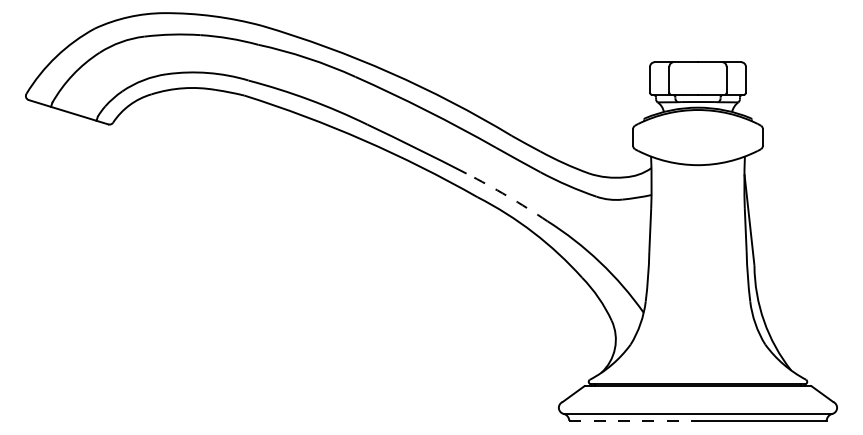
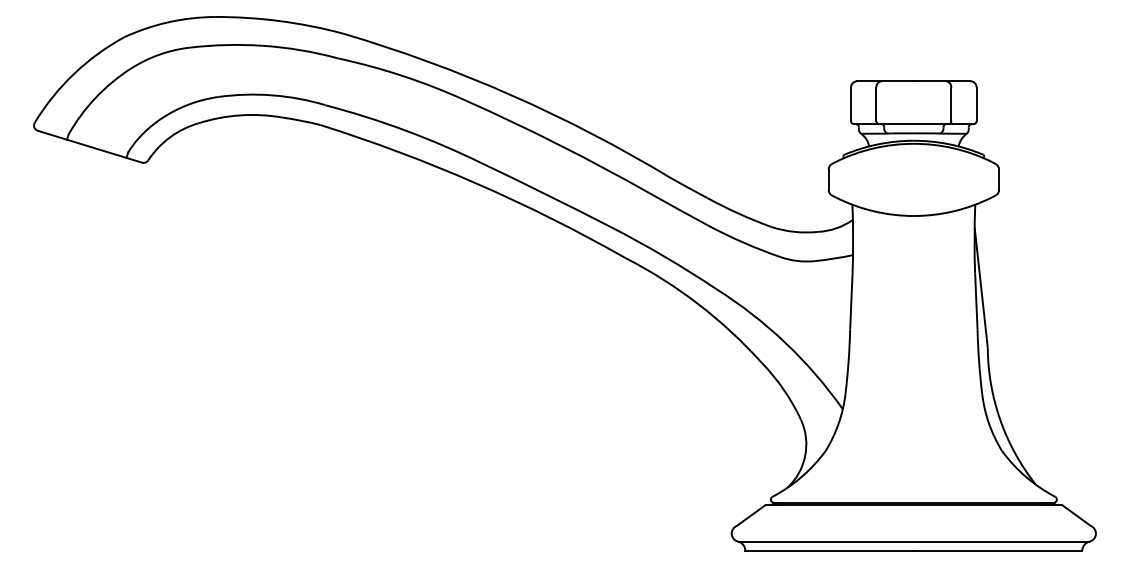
arc: (507, 196) -> (664, 257), dashed -> solid
line: (634, 421) -> (830, 551), dashed -> solid

